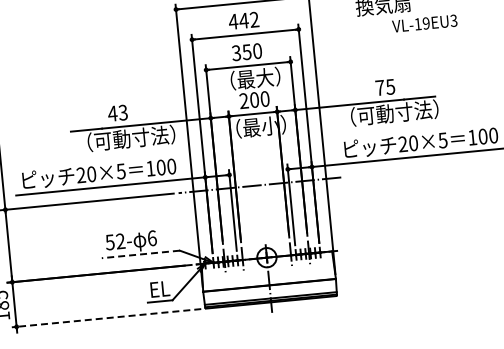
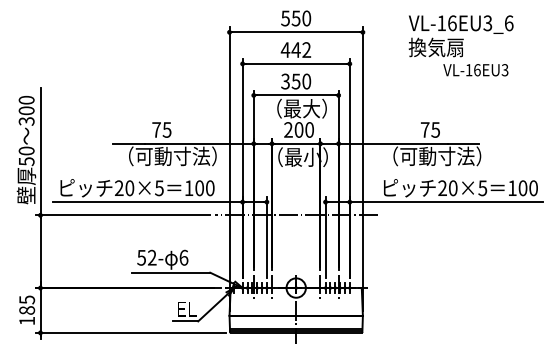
text: (426, 23) -> (477, 70), VL-19EU3 -> VL-16EU3
text: (117, 112) -> (161, 129), 43 -> 75
line: (140, 254) -> (170, 272), dashed -> solid
line: (106, 317) -> (130, 332), dashed -> solid

